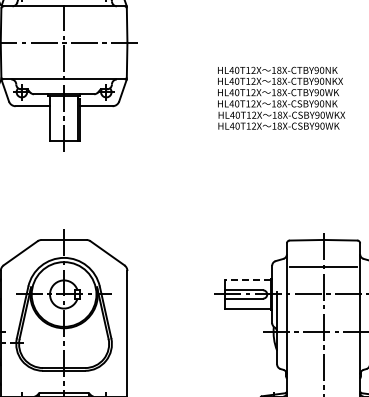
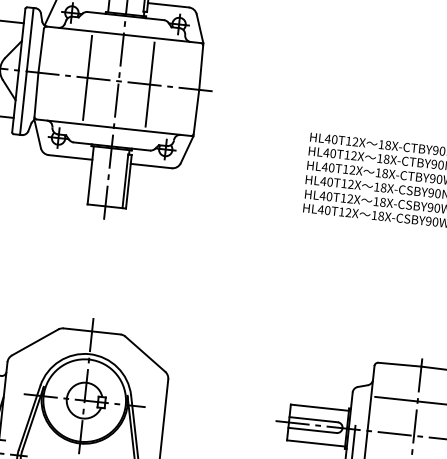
line: (39, 42) -> (87, 77), added
line: (88, 42) -> (149, 84), added
line: (247, 280) -> (319, 407), dashed -> solid

